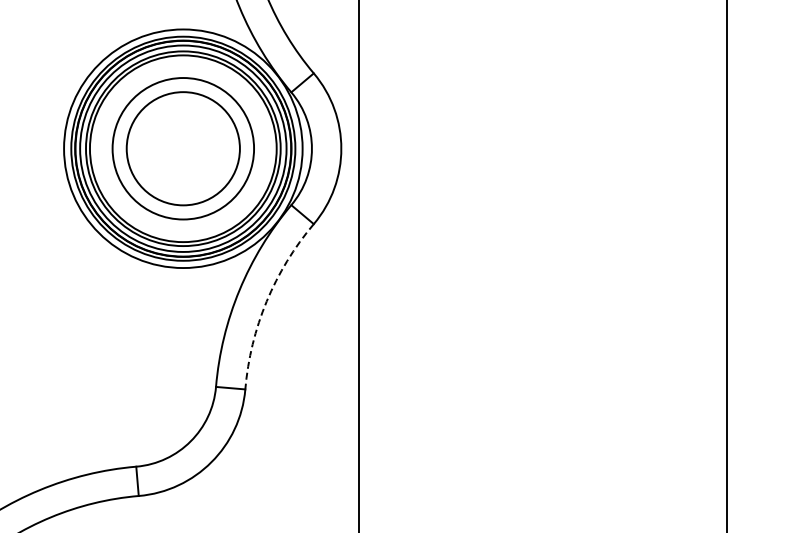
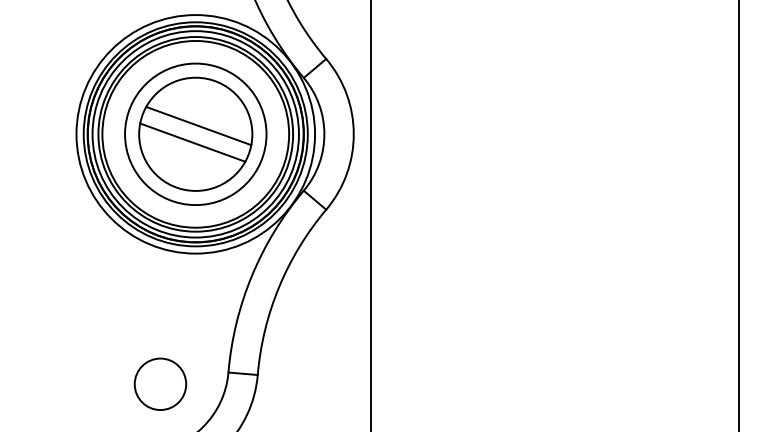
line: (185, 140) -> (197, 126), added
line: (179, 156) -> (191, 142), added
arc: (266, 301) -> (278, 287), dashed -> solid
circle: (147, 398) -> (159, 384), added

